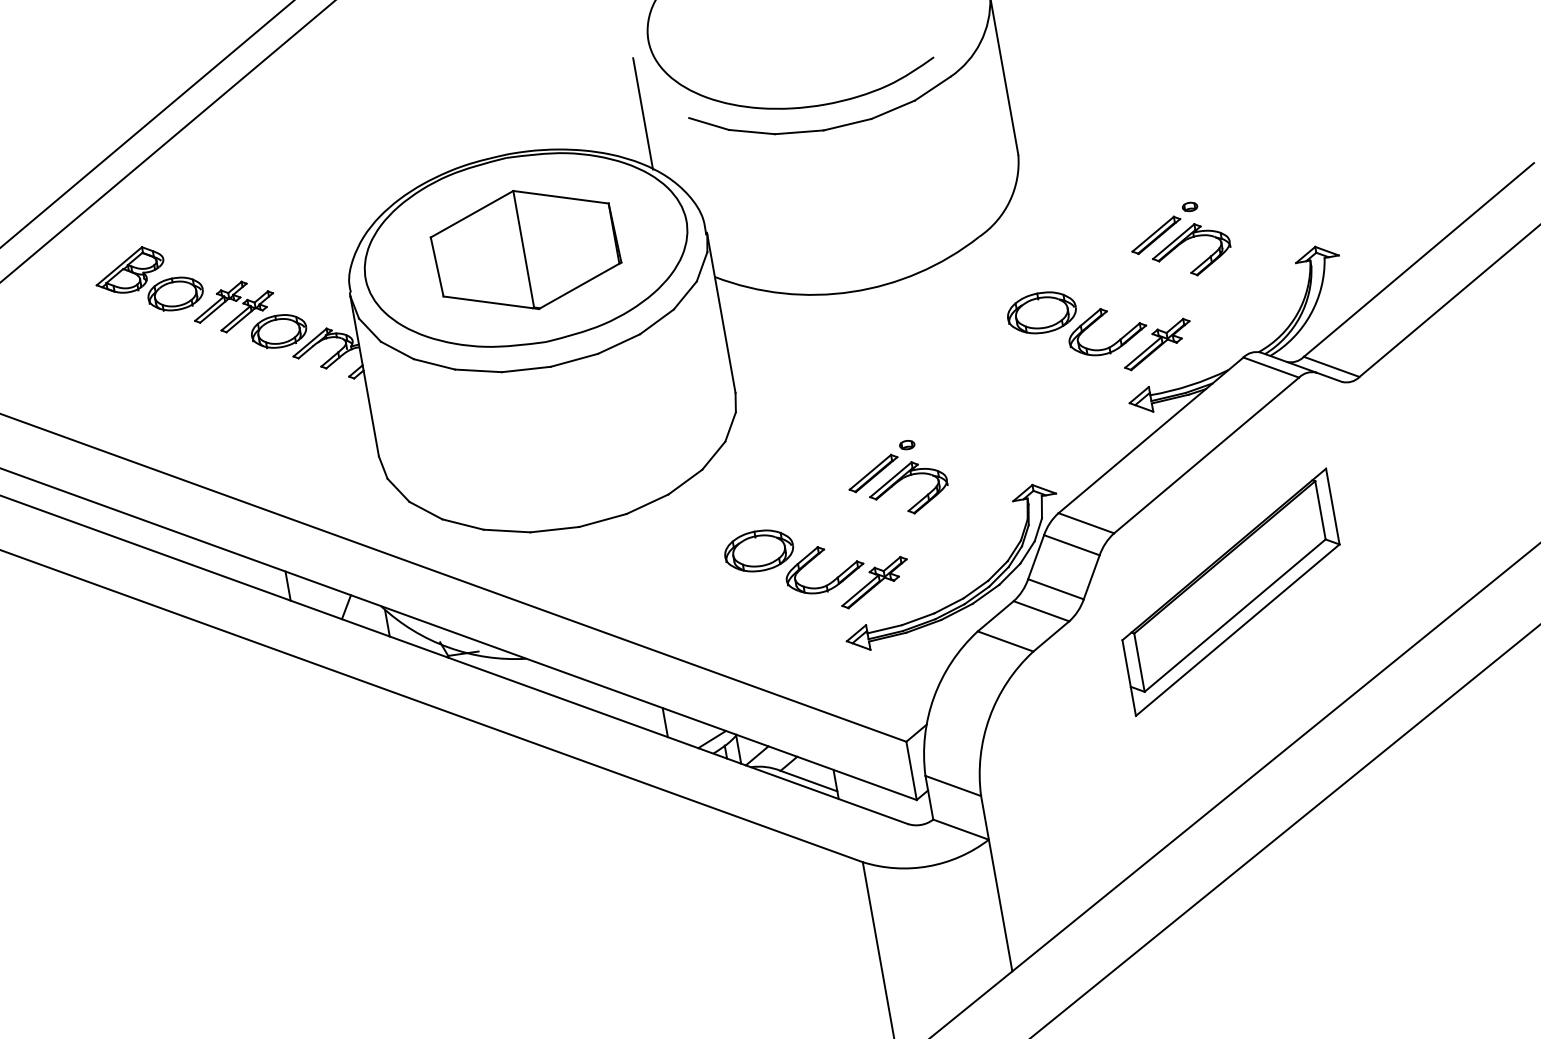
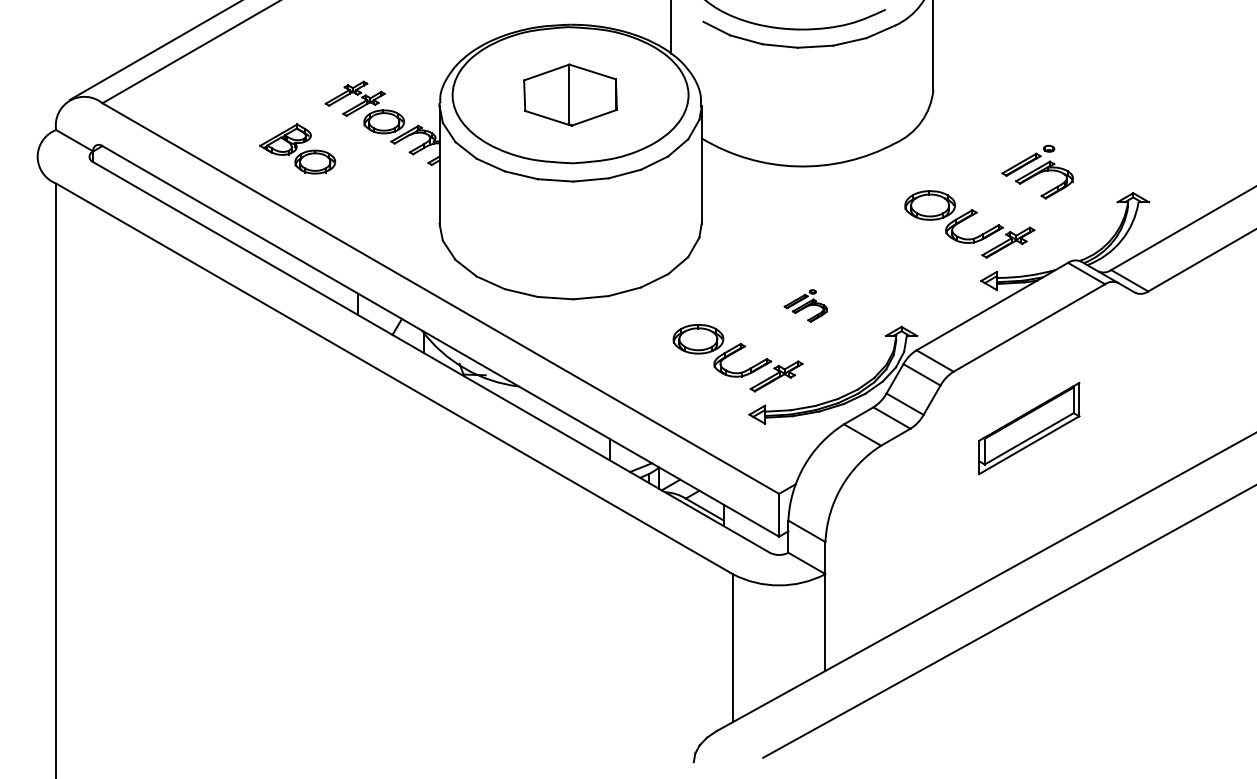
part: (525, 249) -> (570, 94), size x0.7
part: (148, 279) -> (297, 148), moved
part: (896, 479) -> (805, 305), size x0.6
part: (1229, 592) -> (1028, 428), size x0.6

